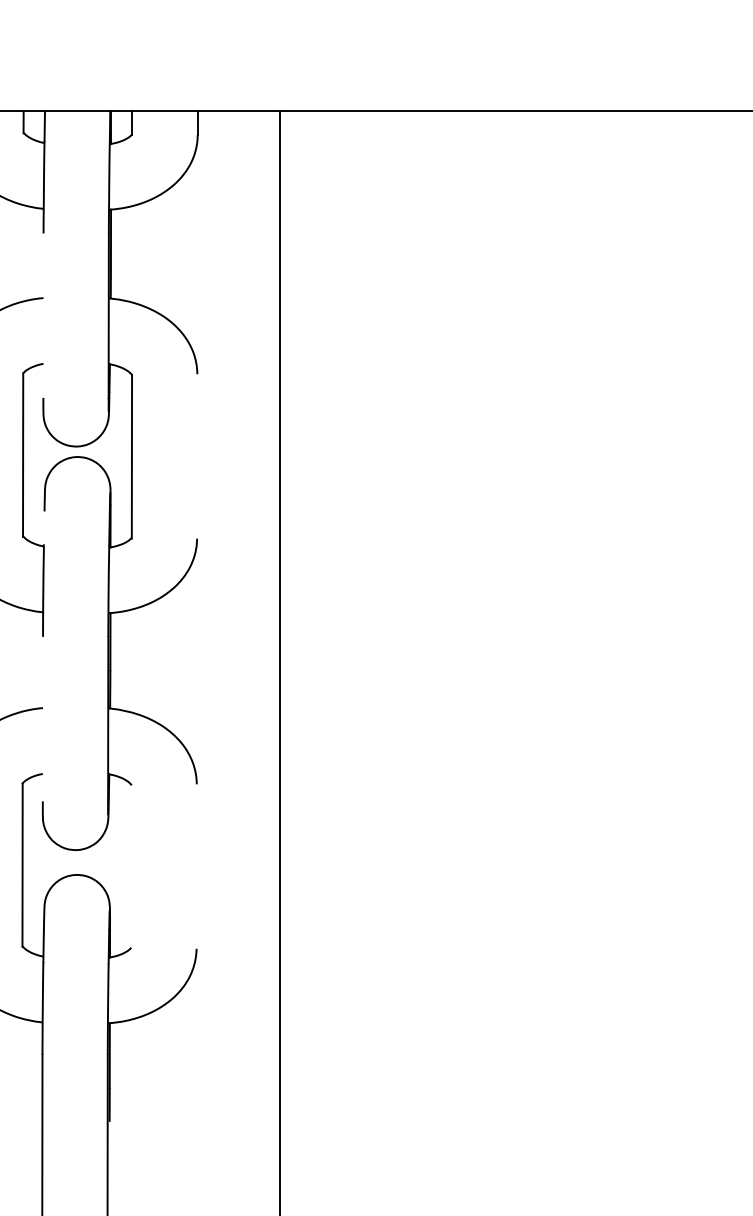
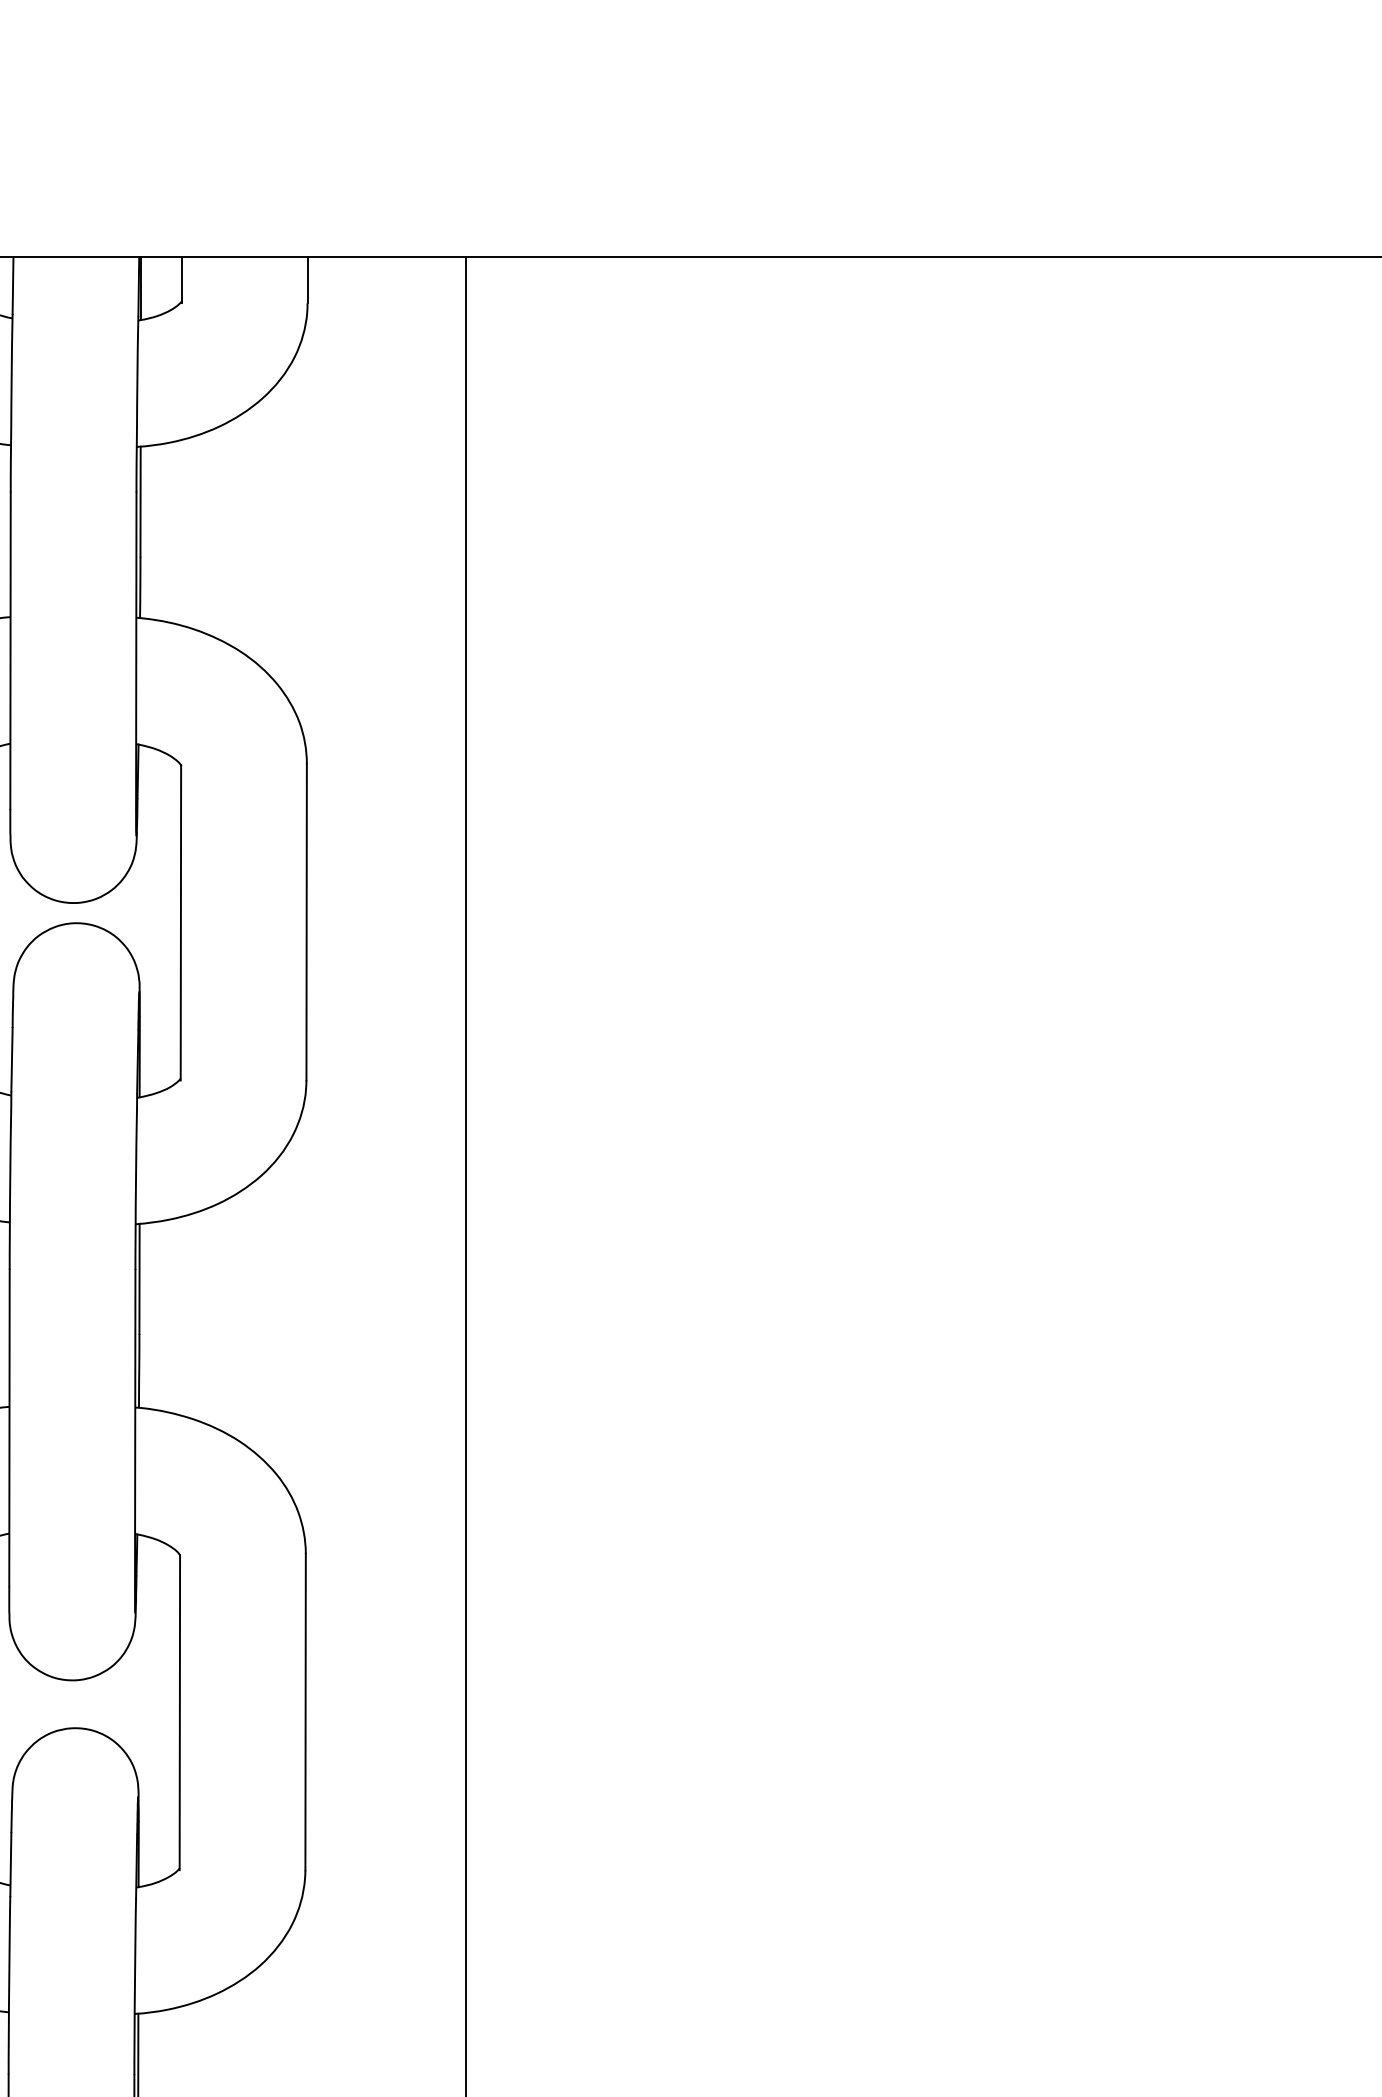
line: (43, 315) -> (10, 650), added
line: (197, 456) -> (307, 922), added
line: (43, 527) -> (10, 1058), added
line: (42, 718) -> (8, 1426), added
line: (131, 866) -> (180, 1711), added
line: (196, 866) -> (305, 1711), added

